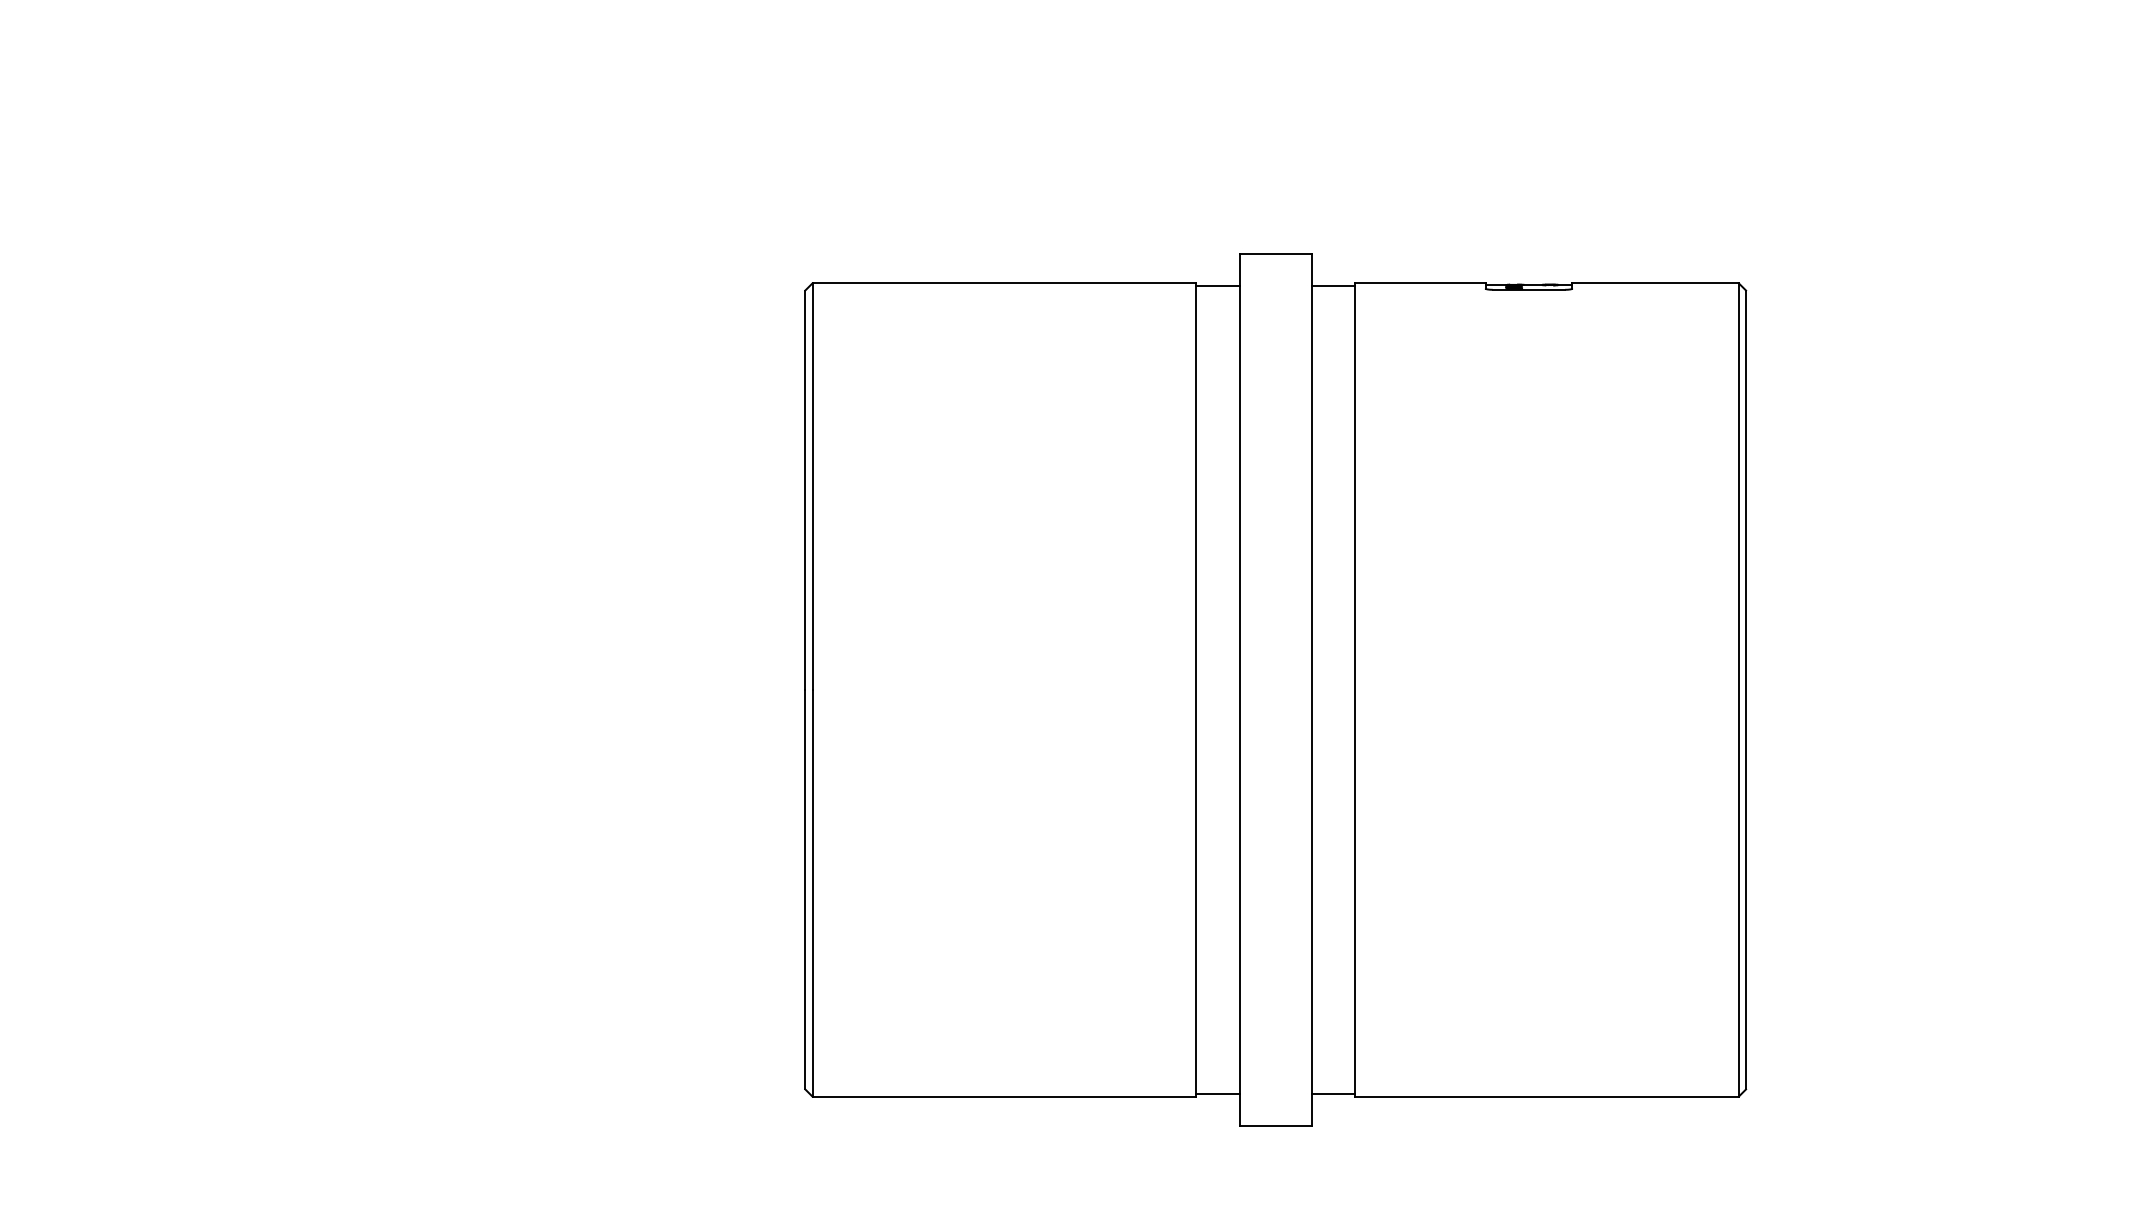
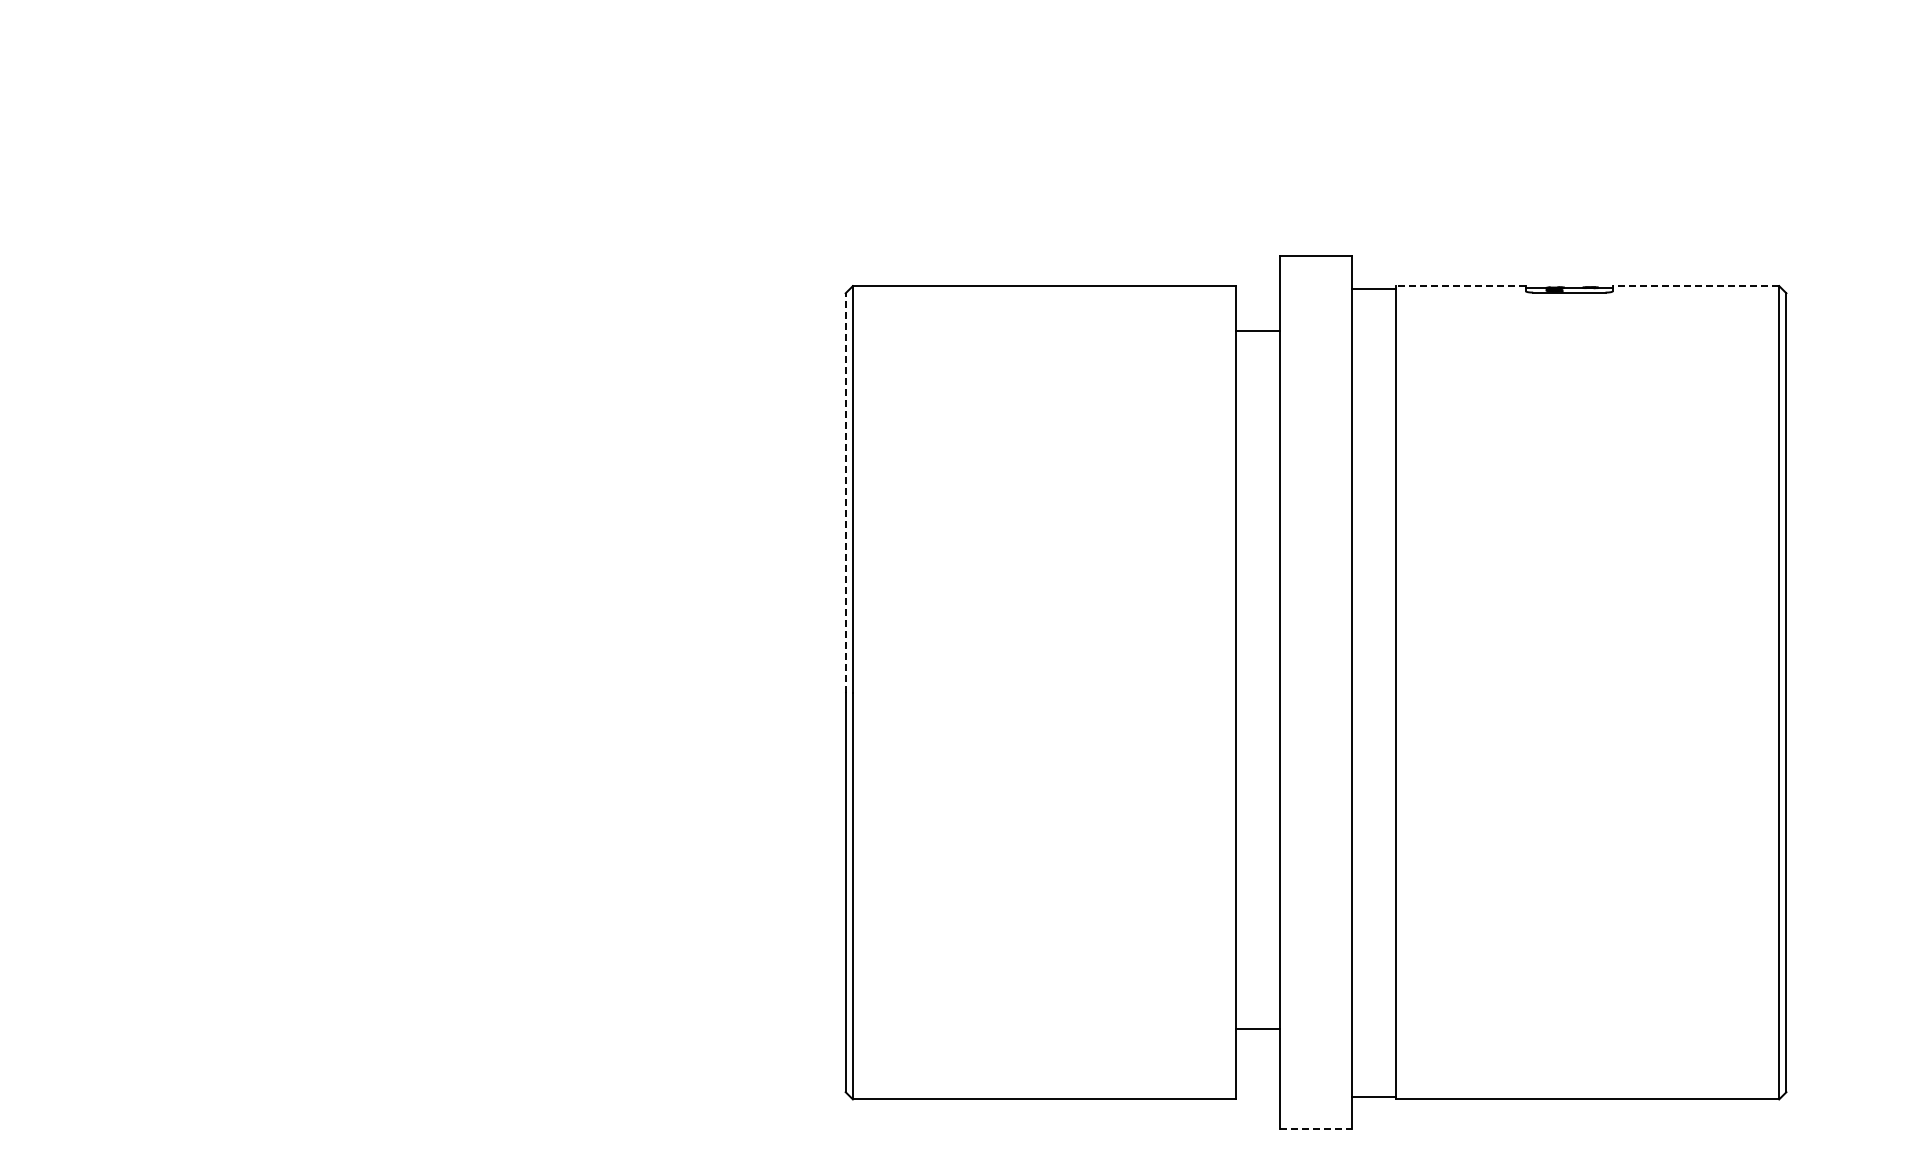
line: (1419, 283) -> (1459, 286), solid -> dashed
line: (1655, 283) -> (1695, 286), solid -> dashed
line: (1217, 286) -> (1257, 331), moved
line: (805, 490) -> (845, 493), solid -> dashed
line: (1217, 1093) -> (1257, 1028), moved
line: (1276, 1126) -> (1316, 1129), solid -> dashed

